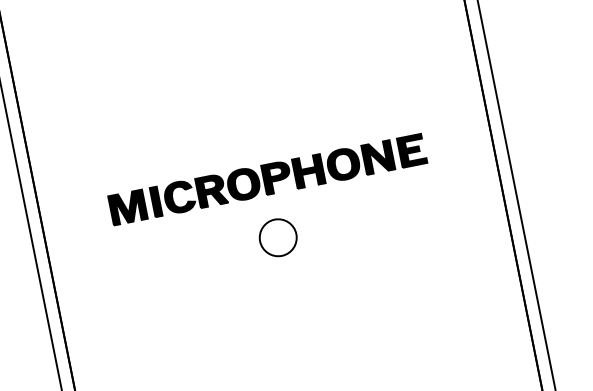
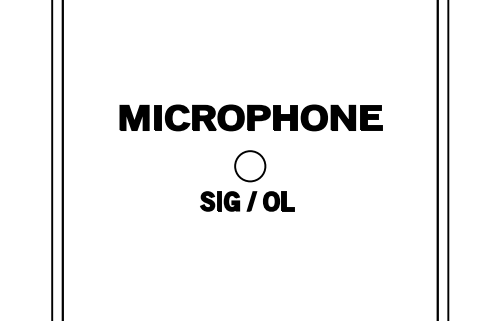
part: (283, 280) -> (247, 201), added

